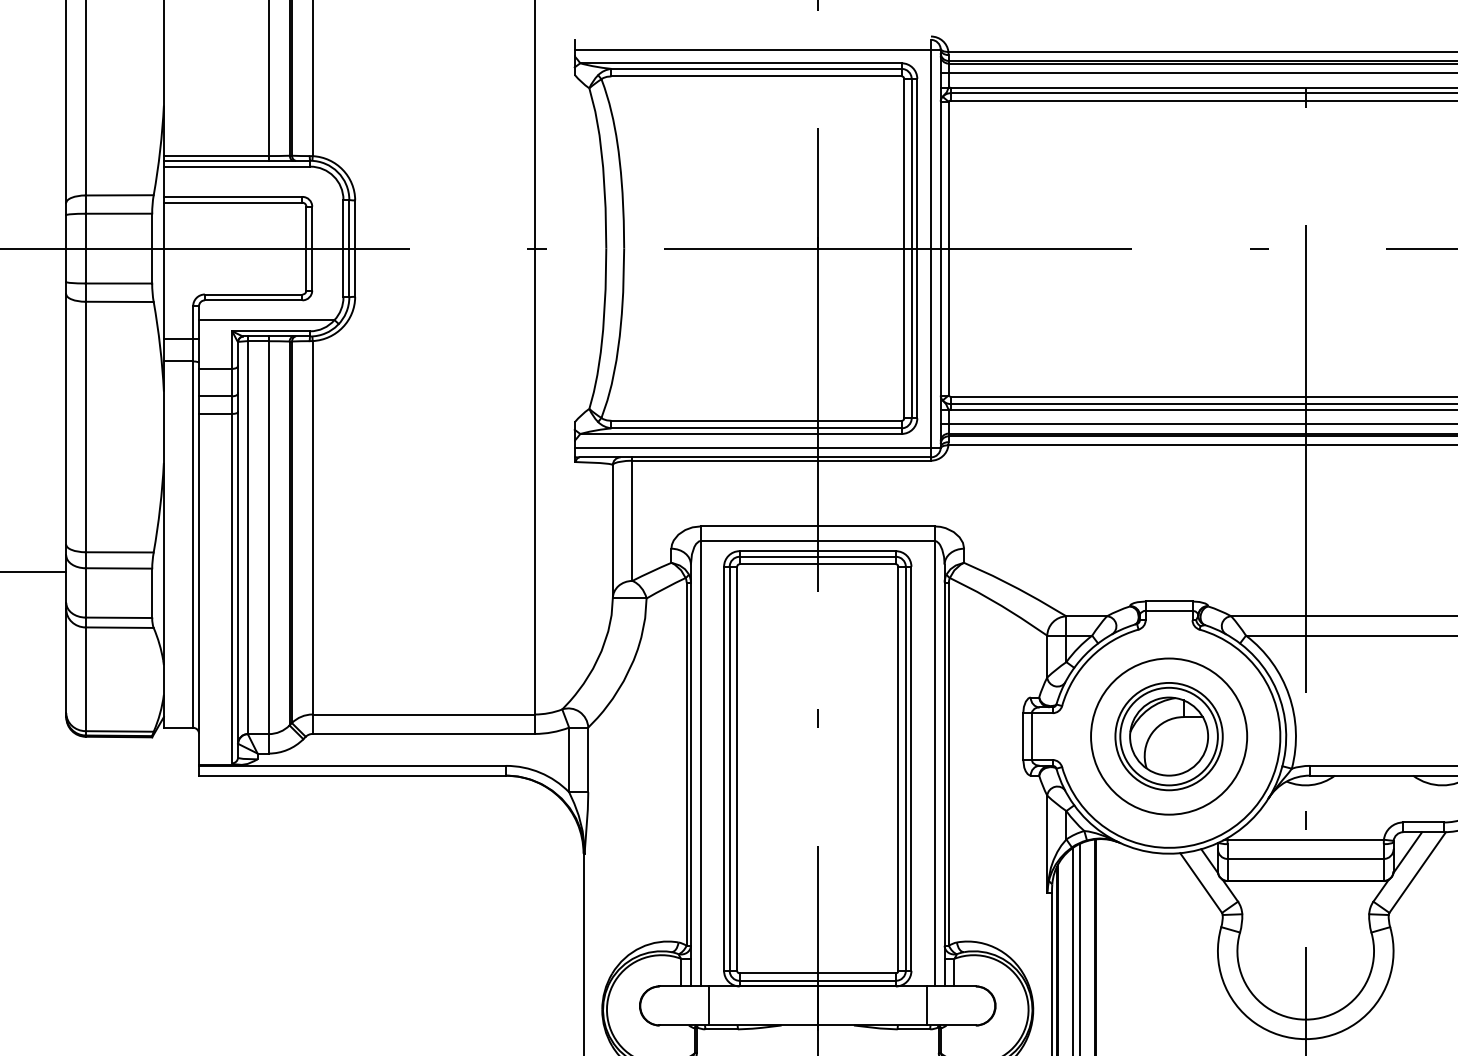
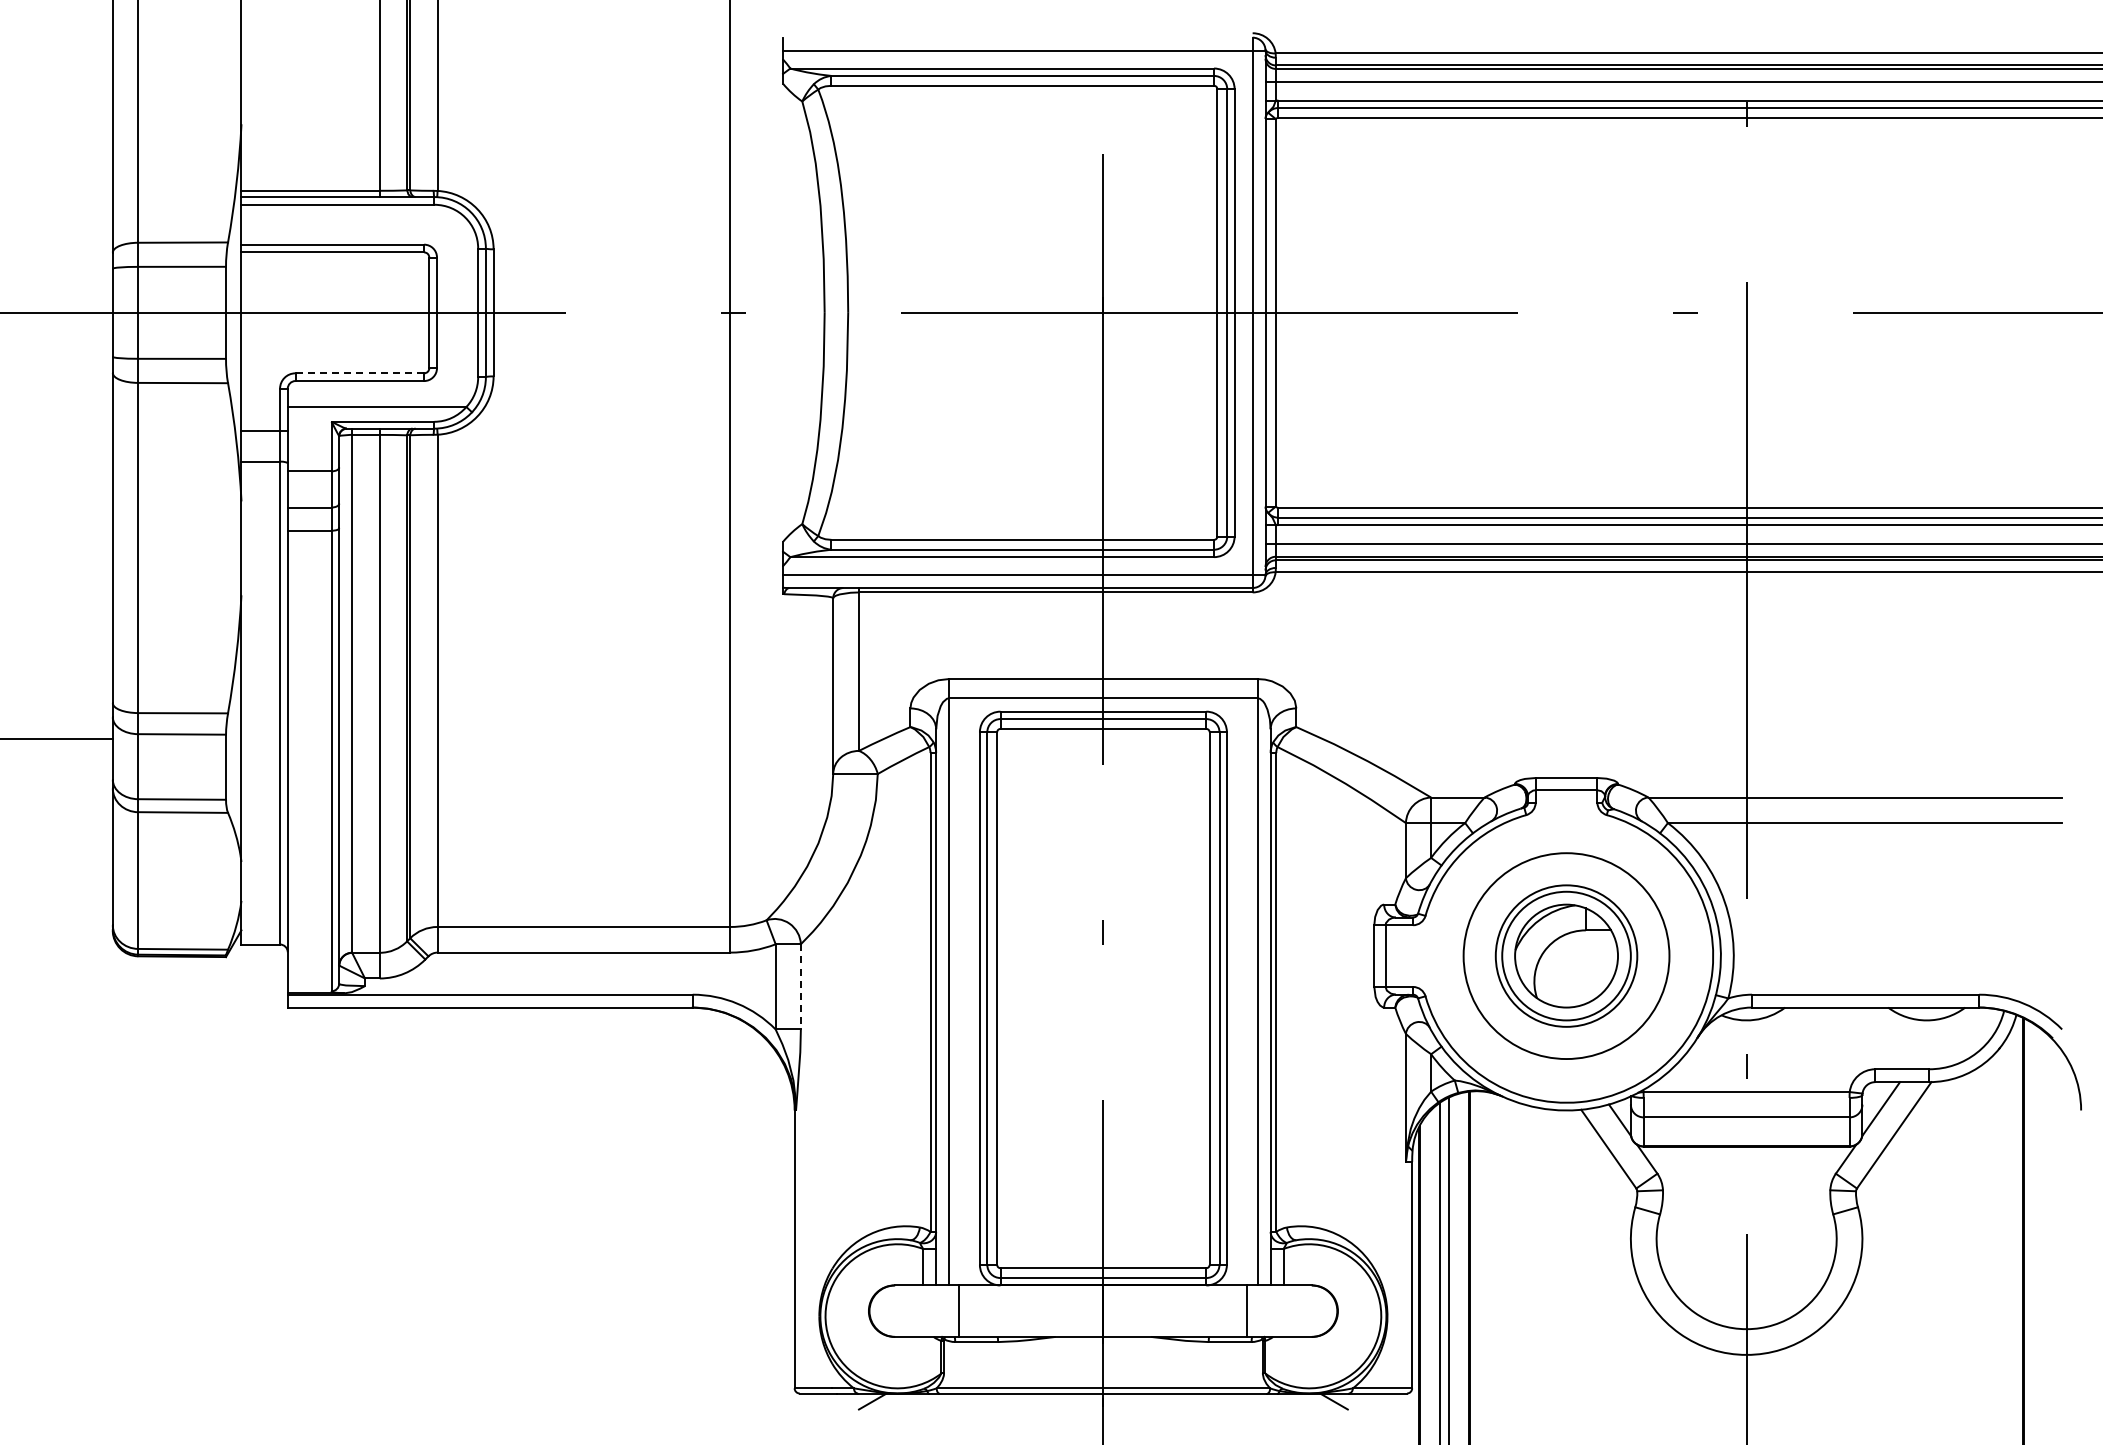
line: (253, 294) -> (359, 373), solid -> dashed
line: (587, 759) -> (800, 986), solid -> dashed

